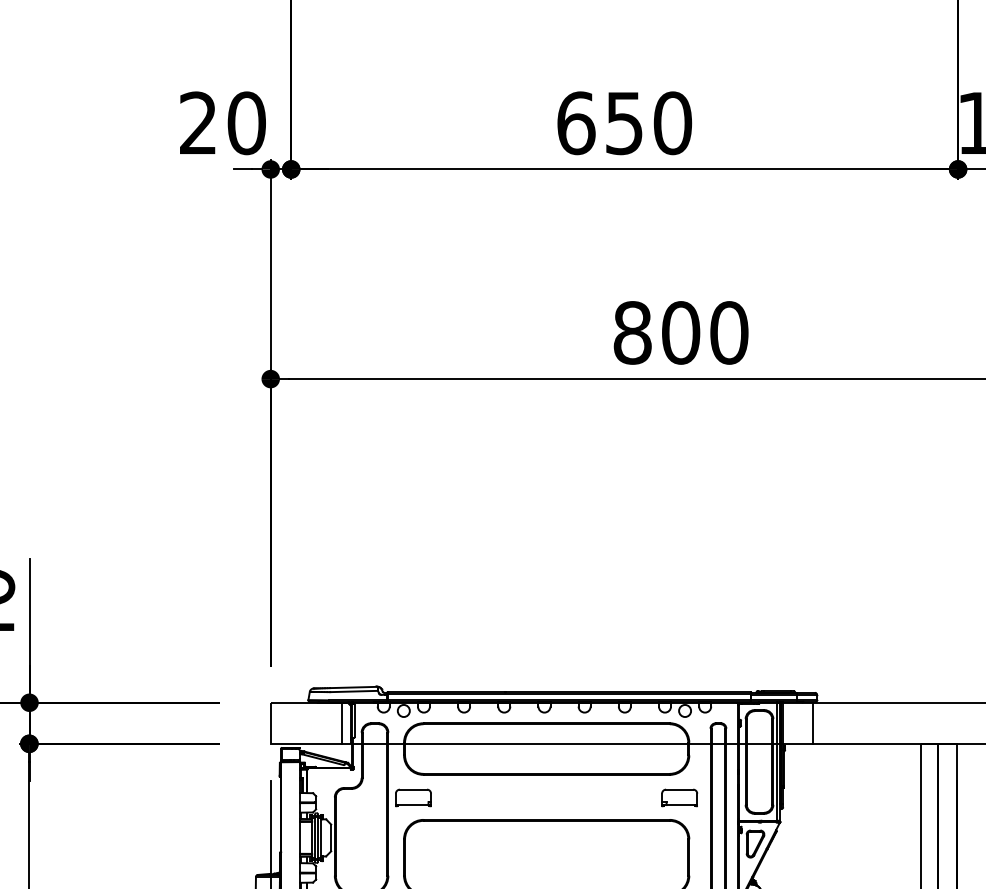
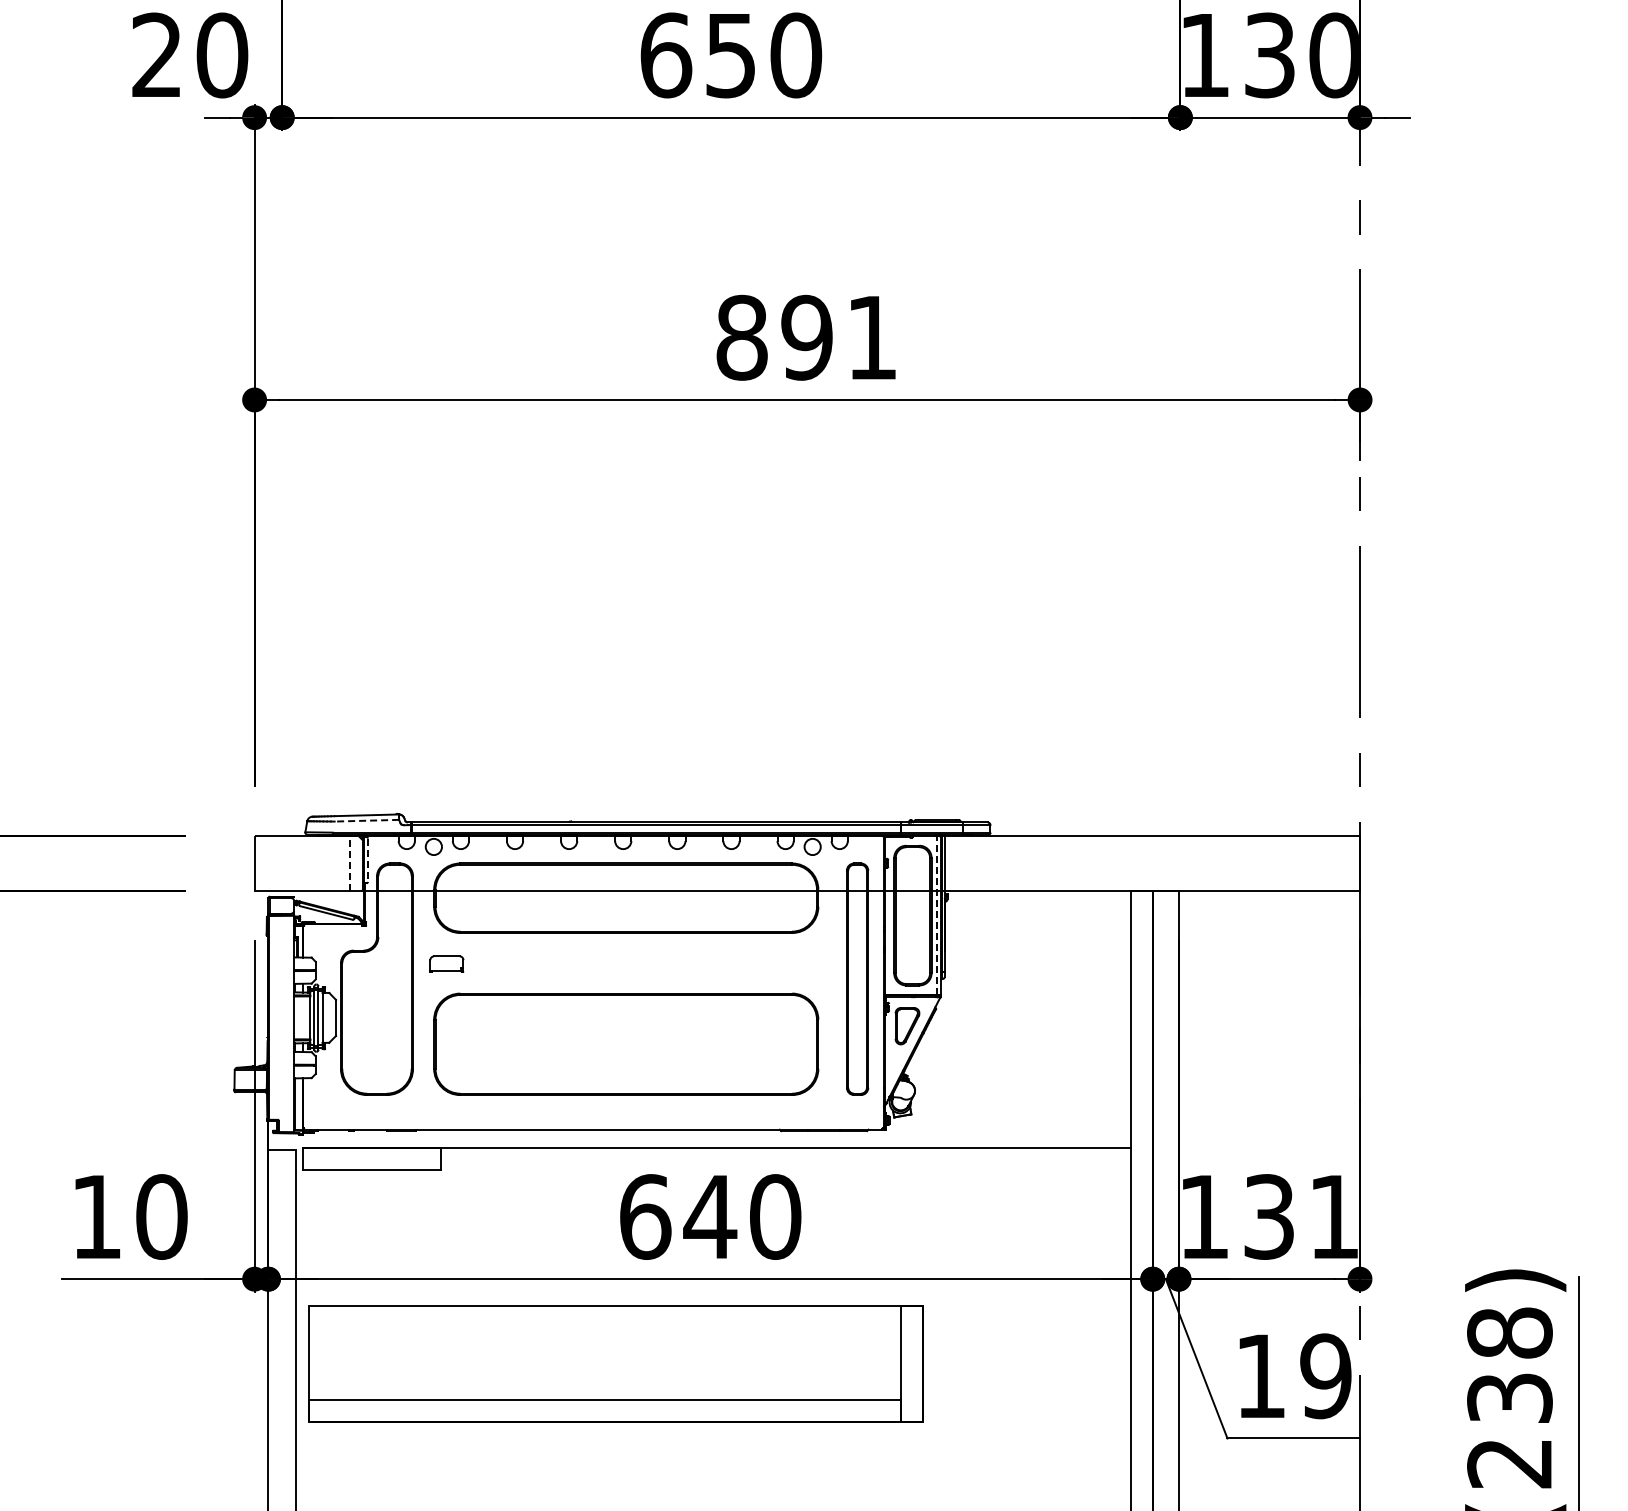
text: (705, 332) -> (839, 337), 800 -> 891
line: (353, 691) -> (366, 820), solid -> dashed
line: (355, 721) -> (368, 860), solid -> dashed
line: (341, 723) -> (349, 863), solid -> dashed
line: (813, 723) -> (985, 863), removed
line: (777, 761) -> (936, 915), solid -> dashed
part: (413, 798) -> (446, 964), size x0.7
part: (679, 798) -> (804, 964), removed

